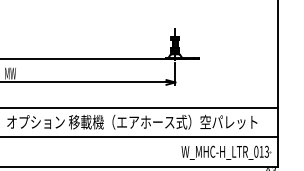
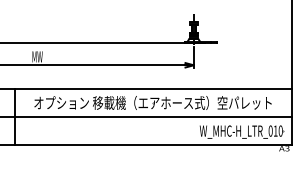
text: (266, 151) -> (280, 130), W_MHC-H_LTR_013 -> W_MHC-H_LTR_010

